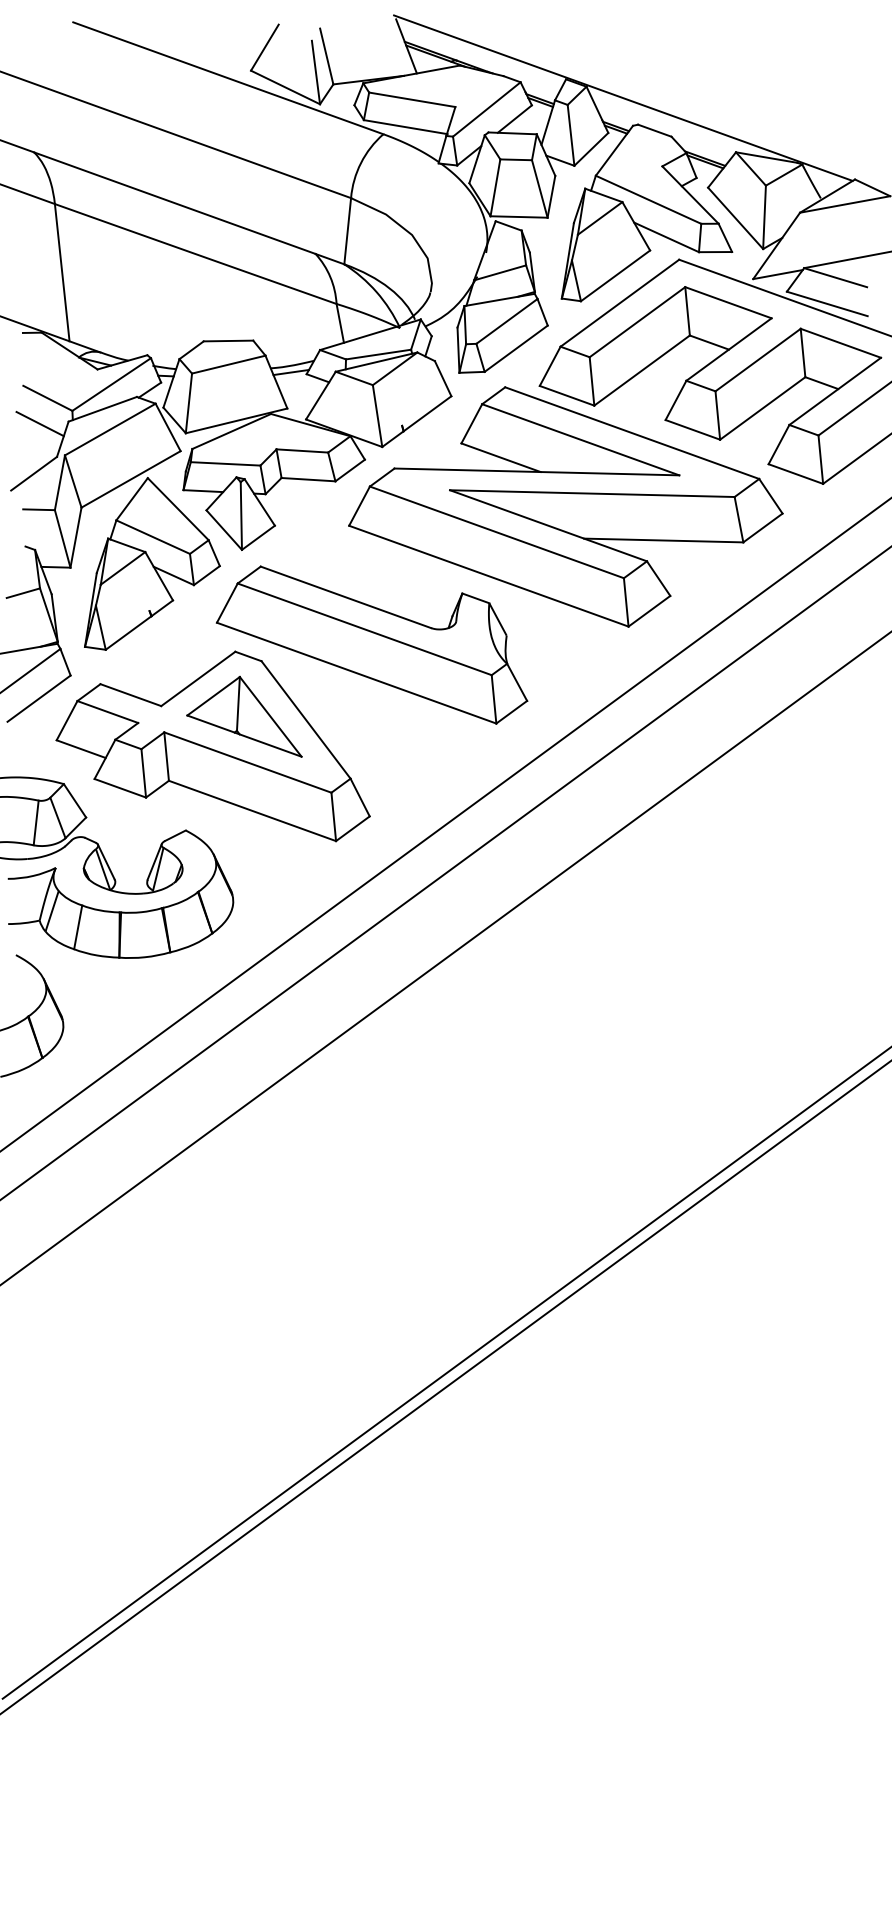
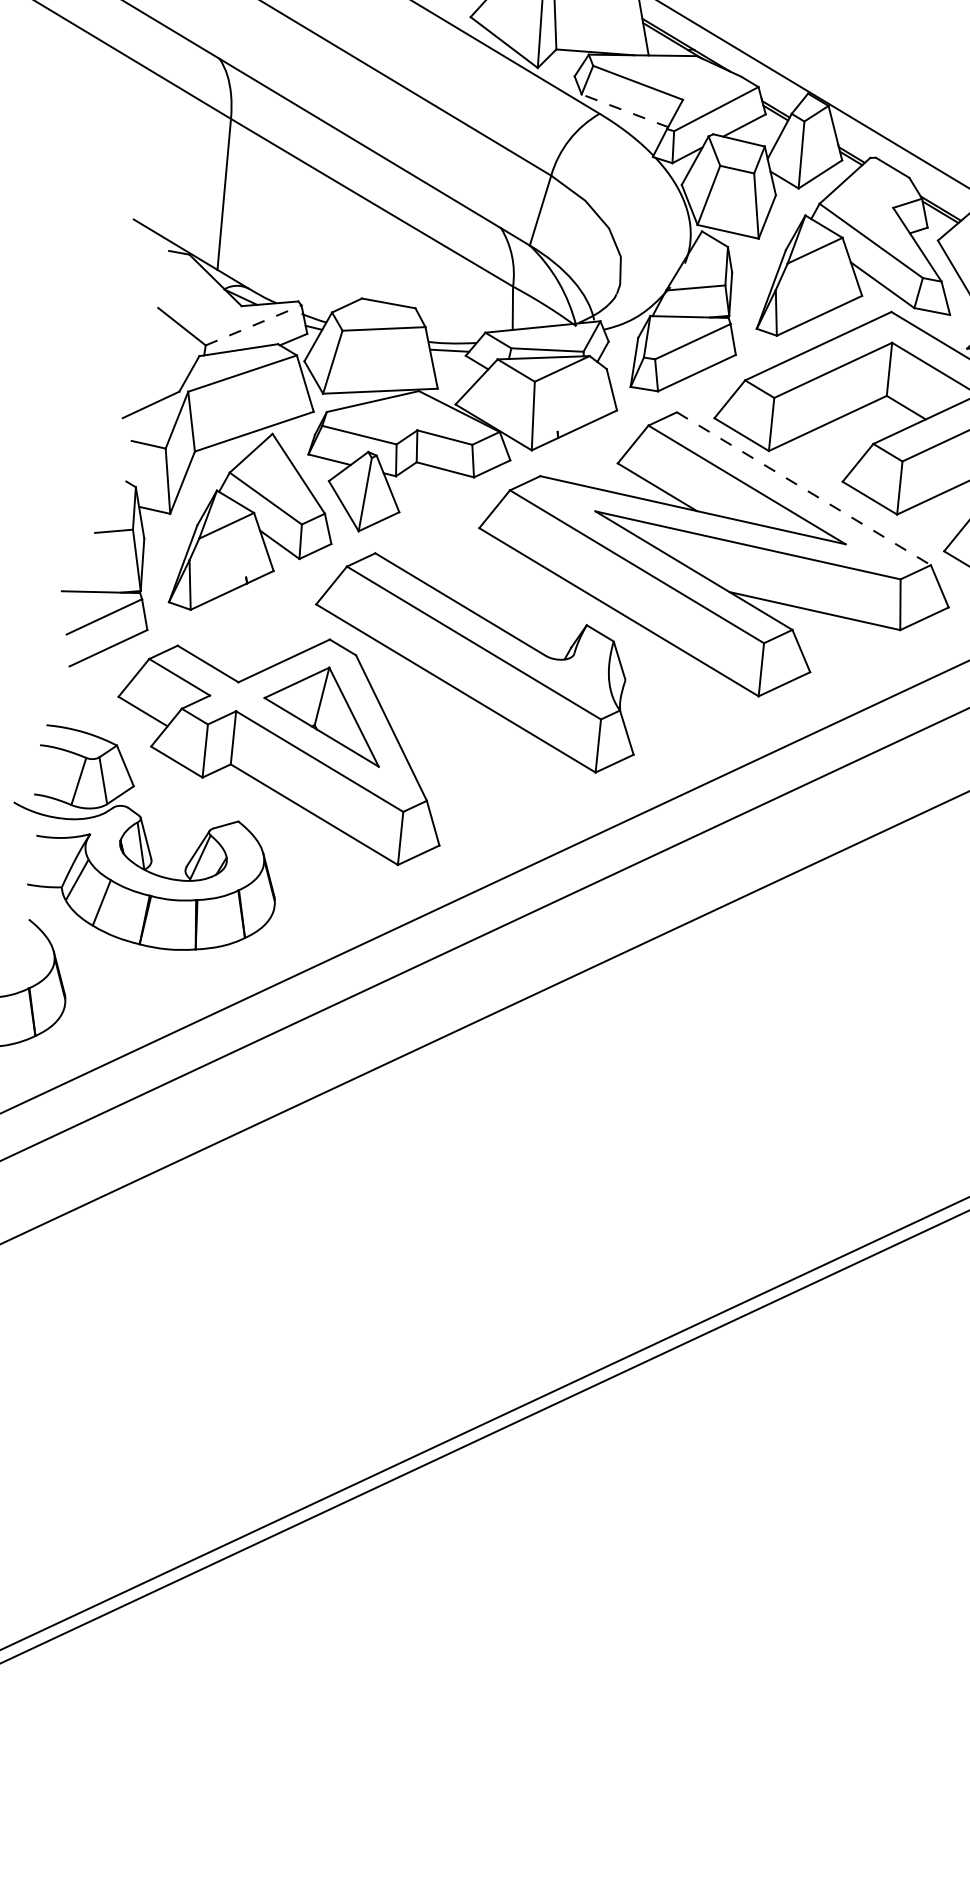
line: (405, 127) -> (624, 111), solid -> dashed
line: (112, 384) -> (254, 325), solid -> dashed
line: (39, 423) -> (167, 351), removed
line: (632, 433) -> (804, 489), solid -> dashed

